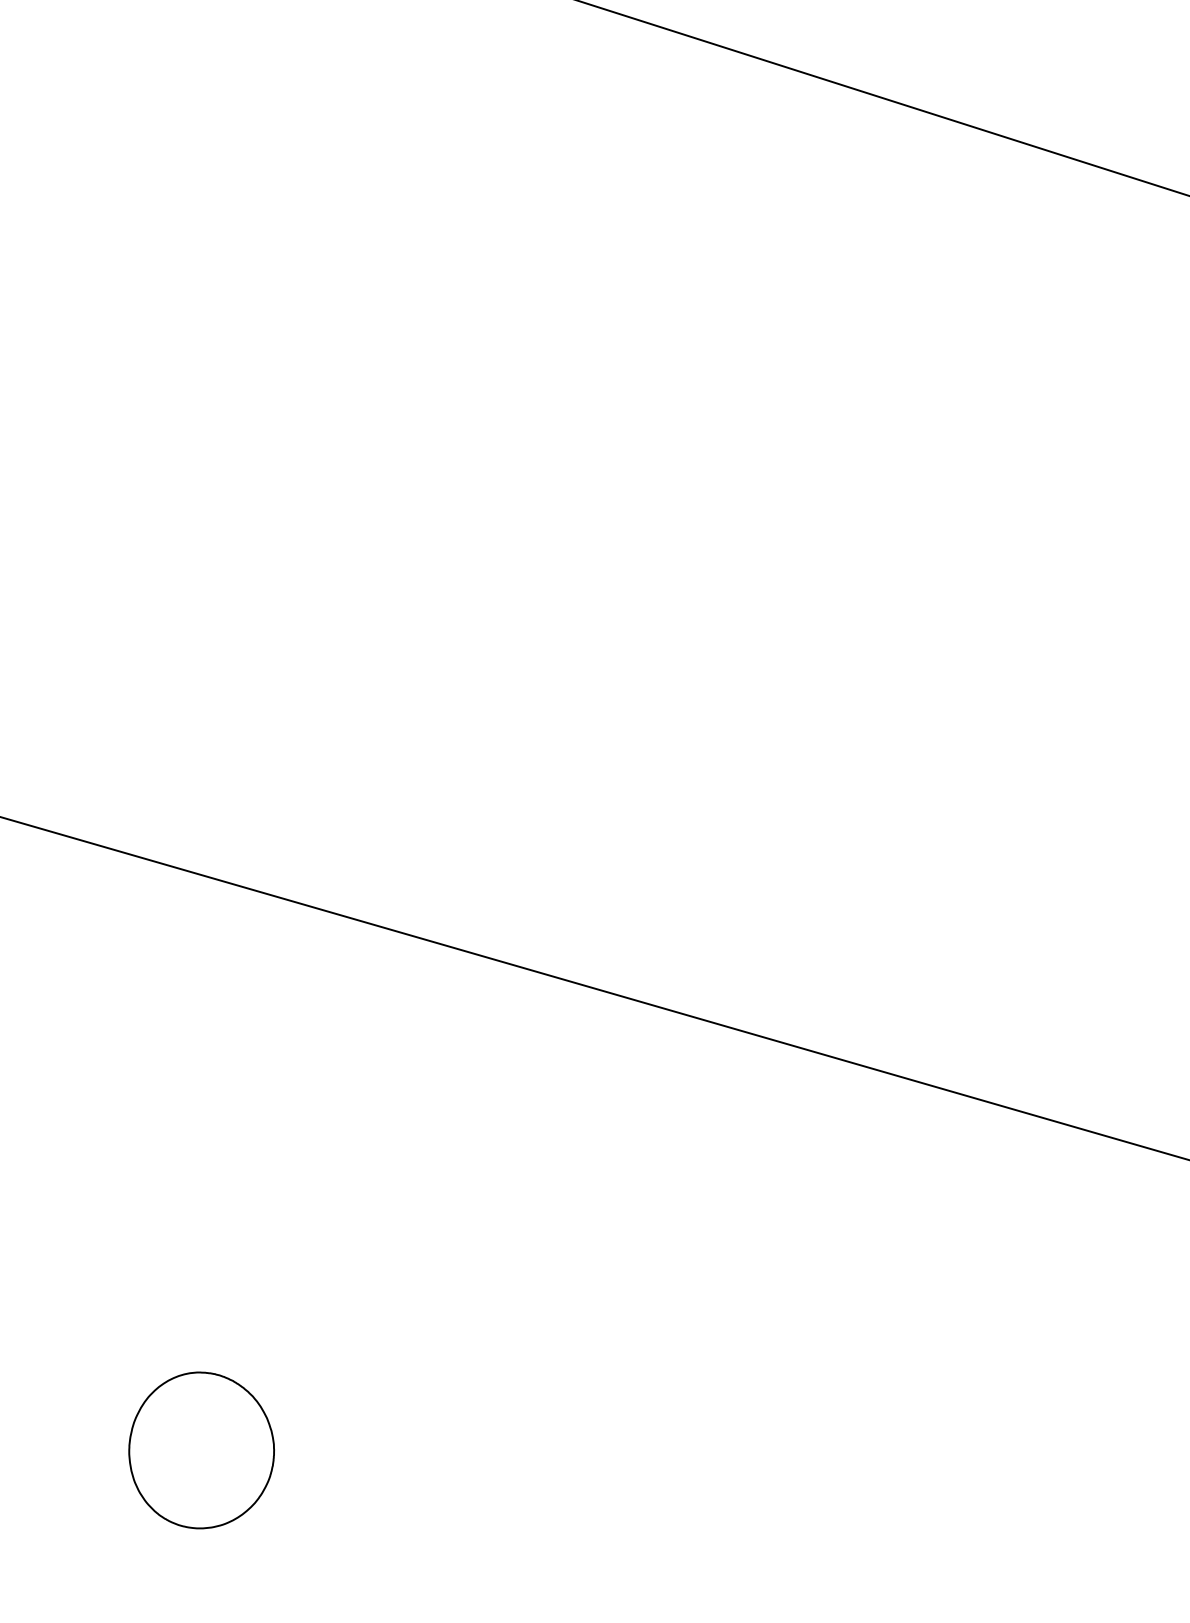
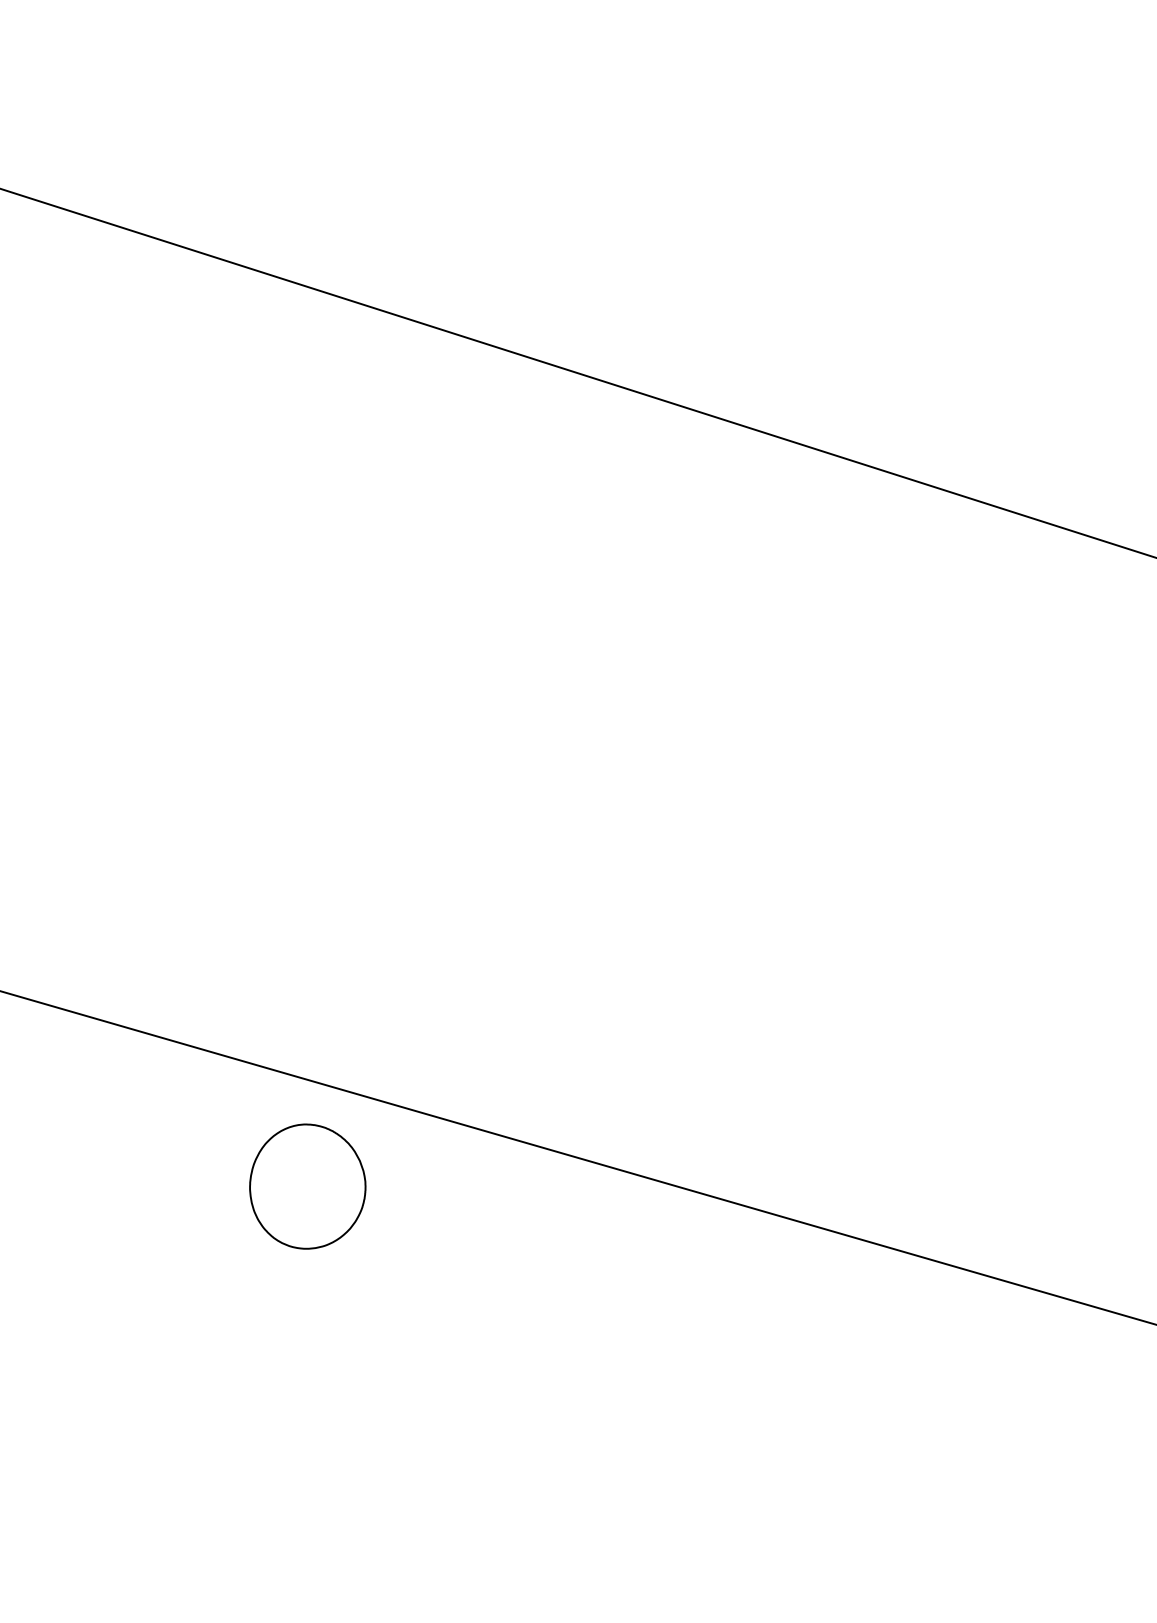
part: (201, 1450) -> (307, 1186), moved

